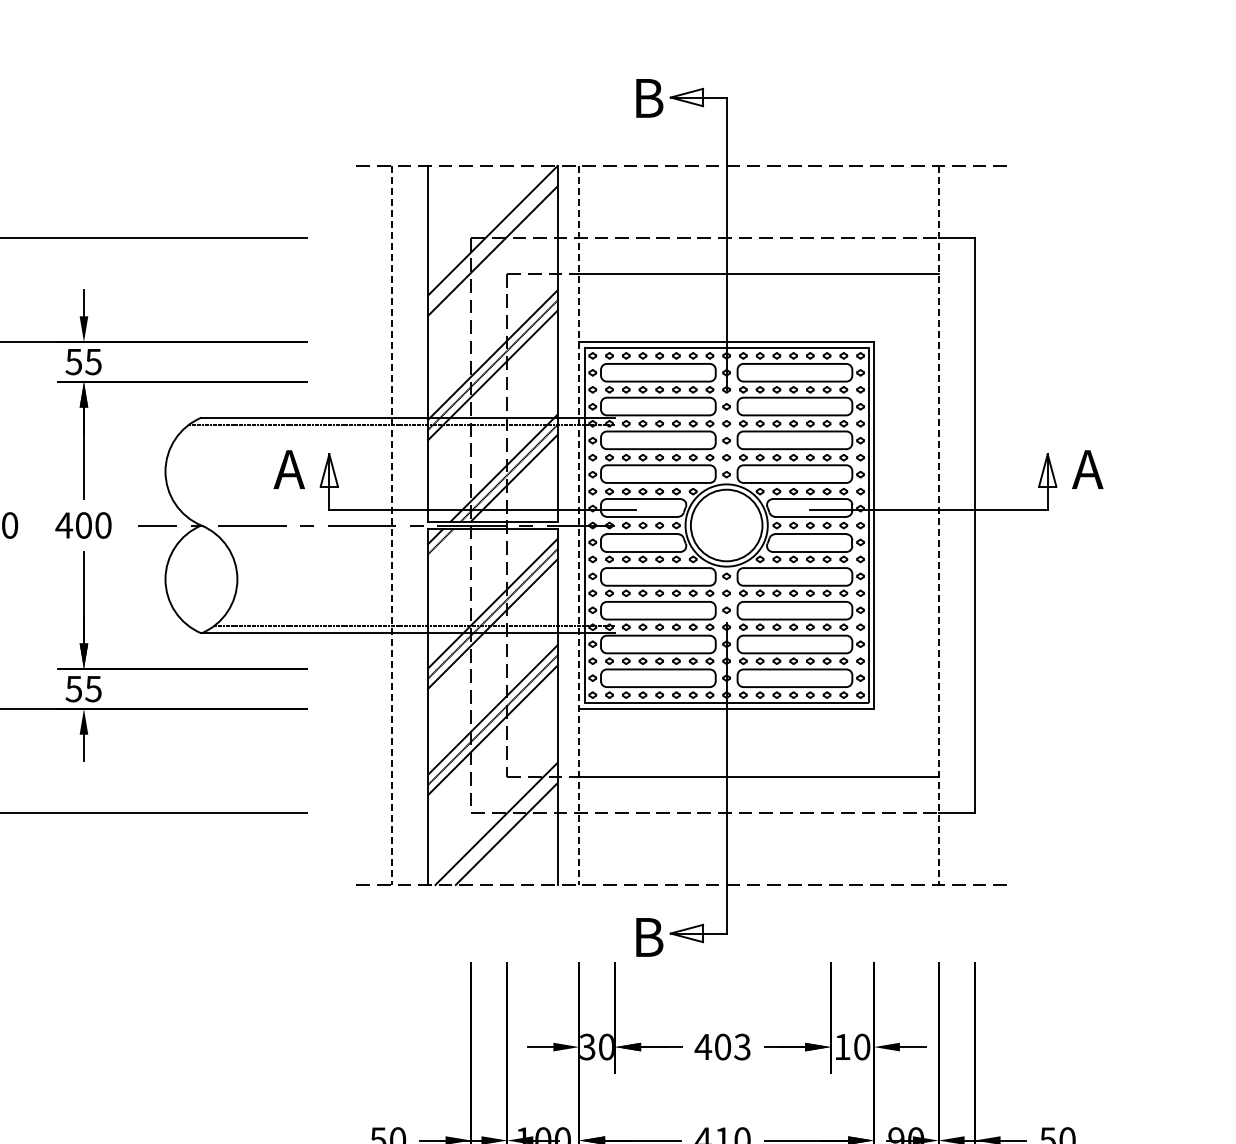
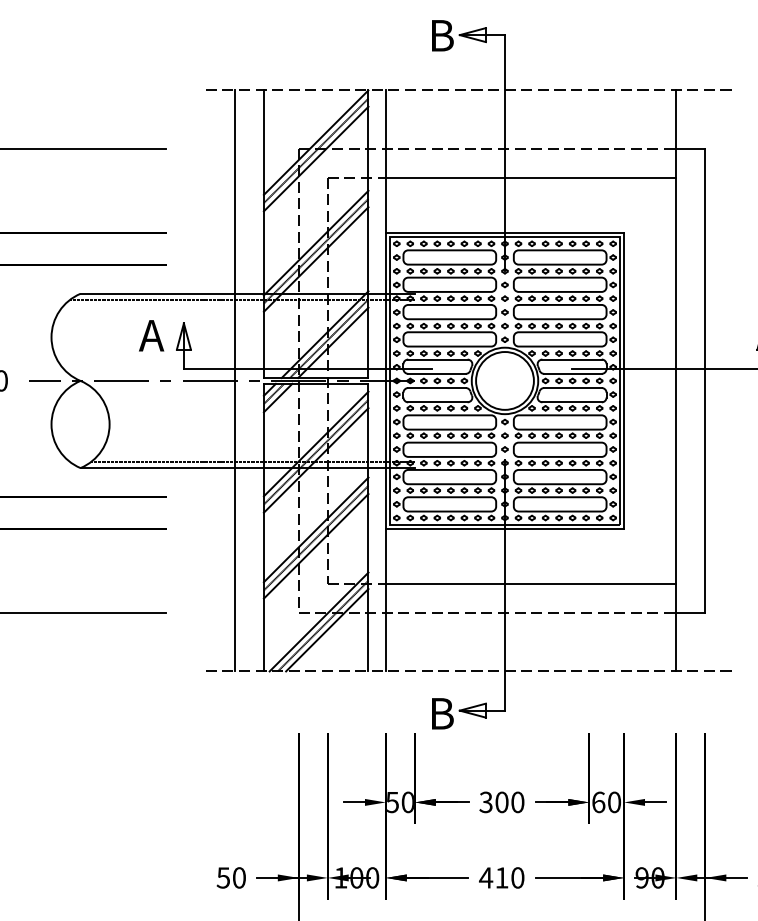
line: (492, 240) -> (315, 150), added
line: (392, 526) -> (234, 381), dashed -> solid
line: (579, 526) -> (386, 381), dashed -> solid
line: (938, 526) -> (676, 381), dashed -> solid
line: (445, 546) -> (277, 397), added
line: (501, 828) -> (323, 625), added
text: (587, 1046) -> (392, 801), 30 -> 50
text: (722, 1046) -> (501, 801), 403 -> 300
text: (842, 1046) -> (598, 801), 10 -> 60

